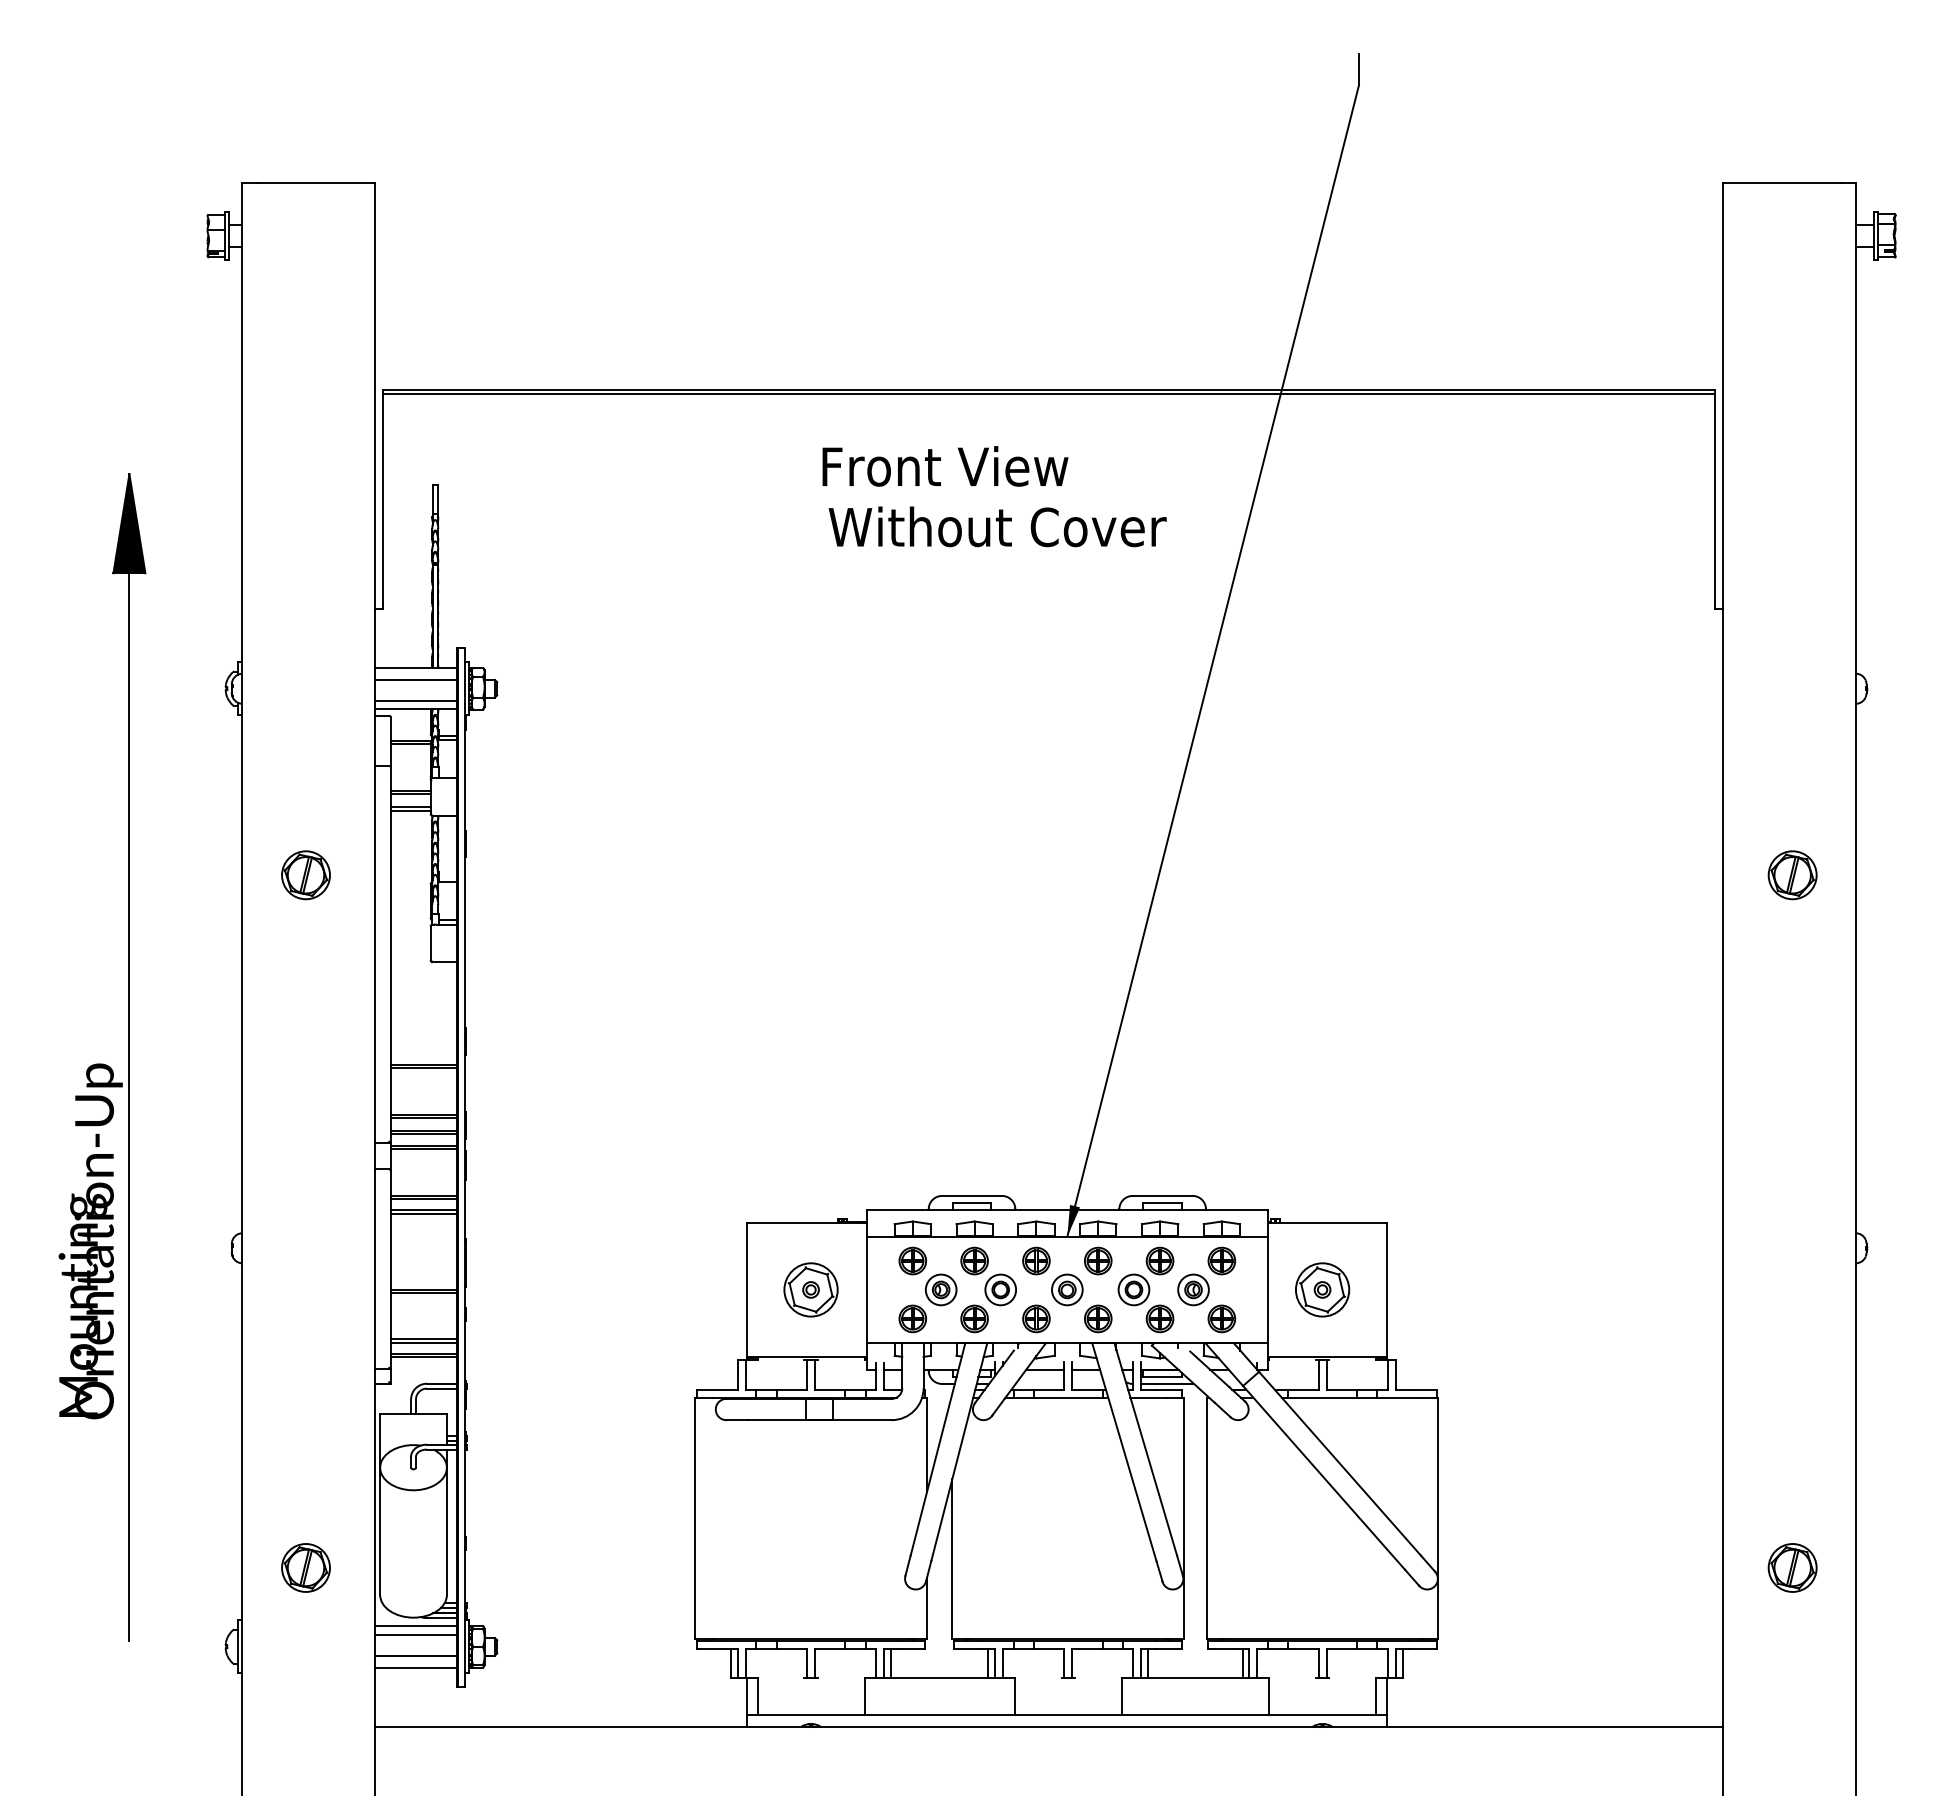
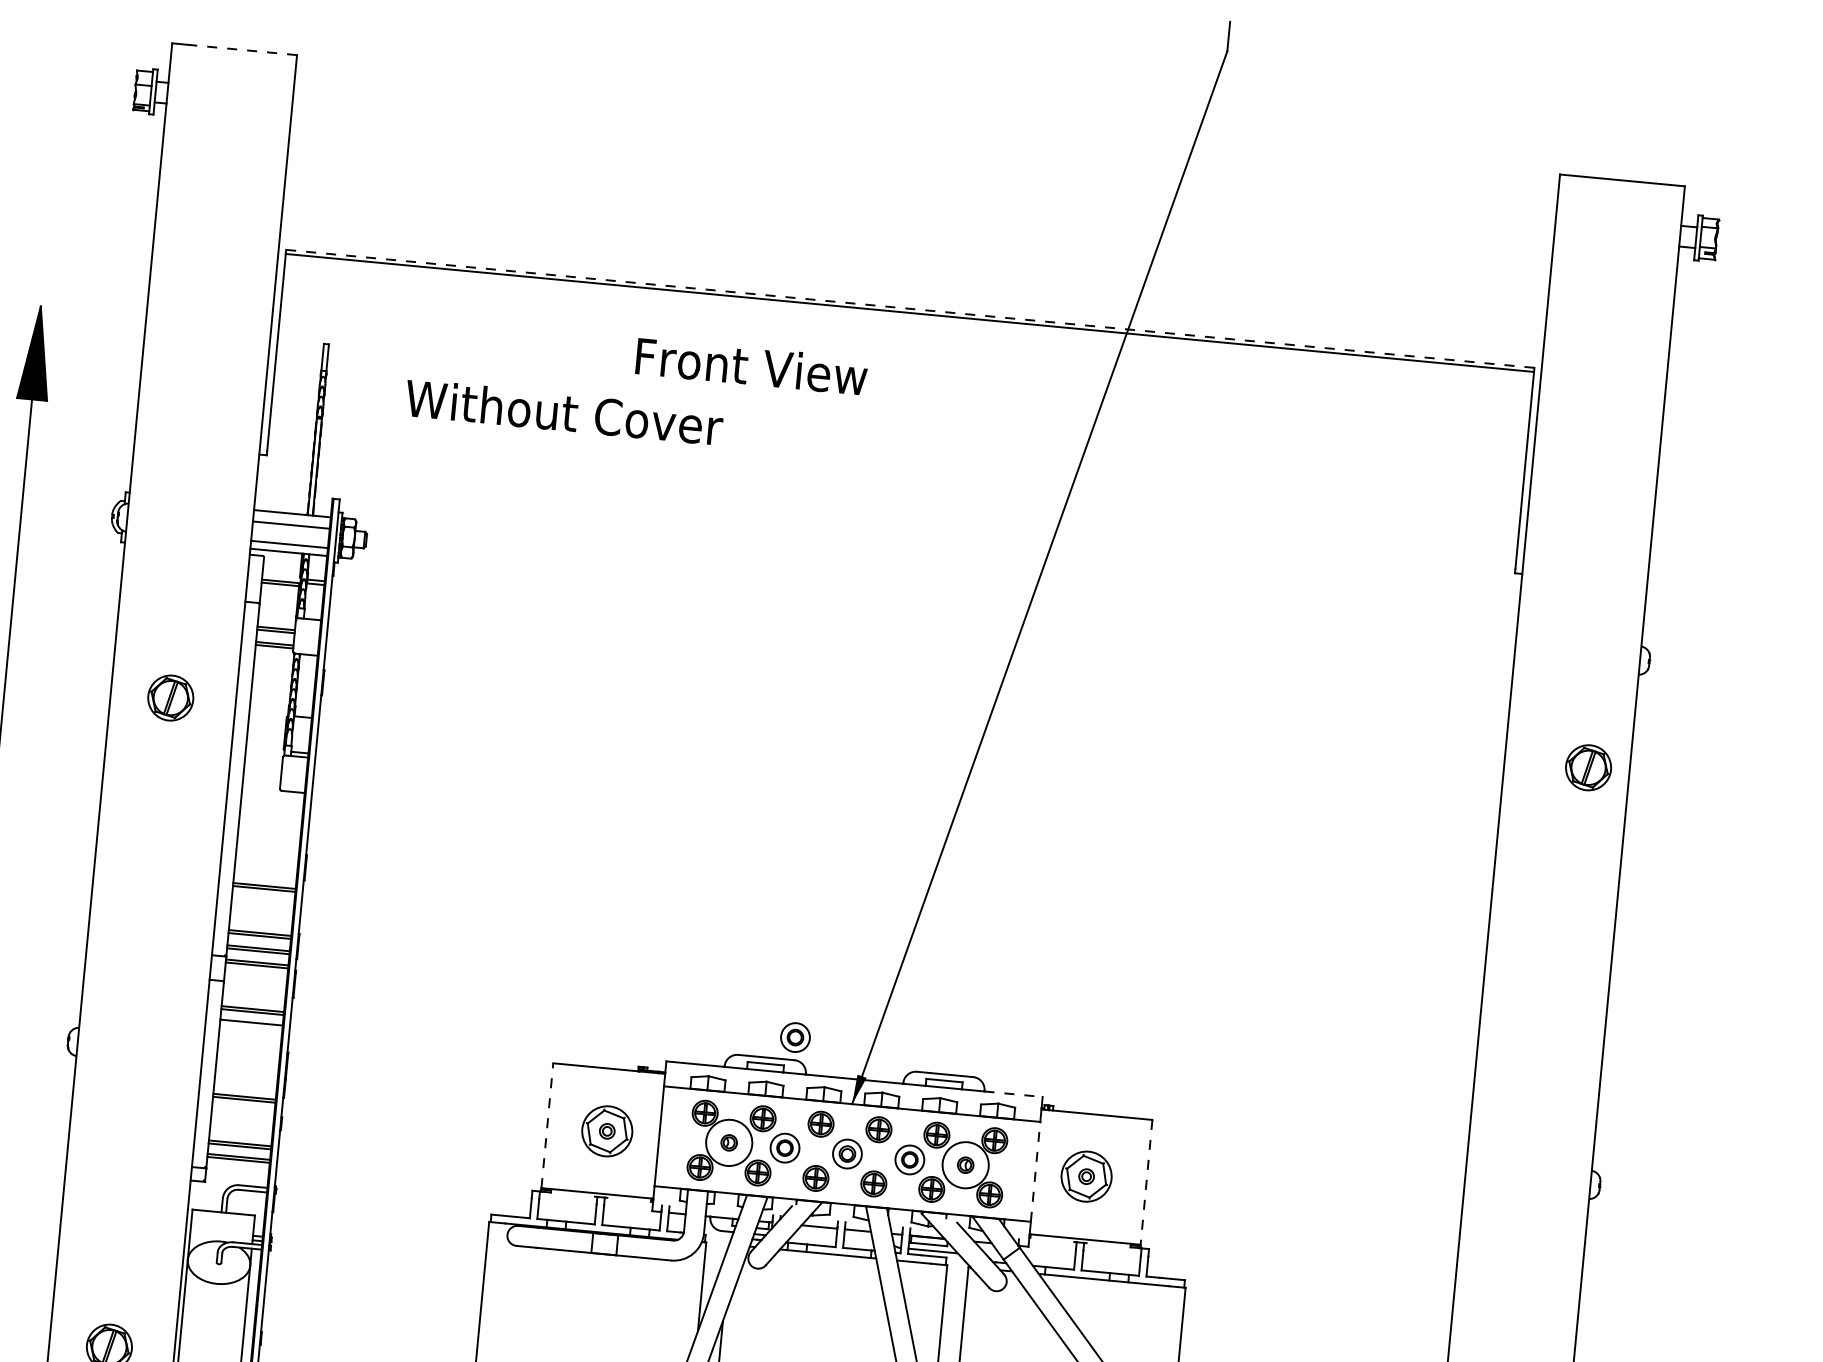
line: (316, 182) -> (241, 49), solid -> dashed
line: (1048, 389) -> (909, 308), solid -> dashed
text: (945, 466) -> (751, 366), moved
text: (997, 526) -> (564, 412), moved
part: (1792, 875) -> (1588, 768), moved
part: (1000, 1171) -> (795, 1037), added
line: (1237, 1210) -> (1013, 1094), solid -> dashed
line: (423, 1213) -> (250, 1025), removed
line: (747, 1289) -> (547, 1125), solid -> dashed
circle: (940, 1289) -> (728, 1142), size x1.6
circle: (1193, 1289) -> (965, 1164), size x1.6
line: (1268, 1289) -> (1035, 1171), solid -> dashed
line: (1386, 1289) -> (1146, 1181), solid -> dashed

